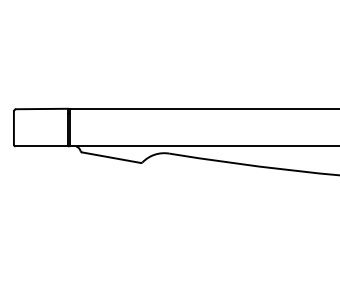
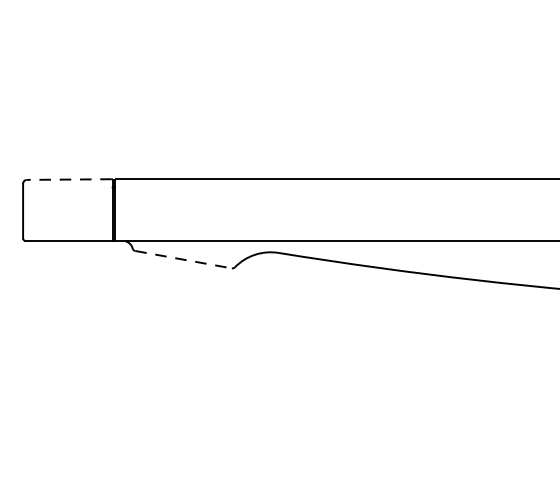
line: (41, 109) -> (68, 180), solid -> dashed
line: (111, 157) -> (183, 259), solid -> dashed

